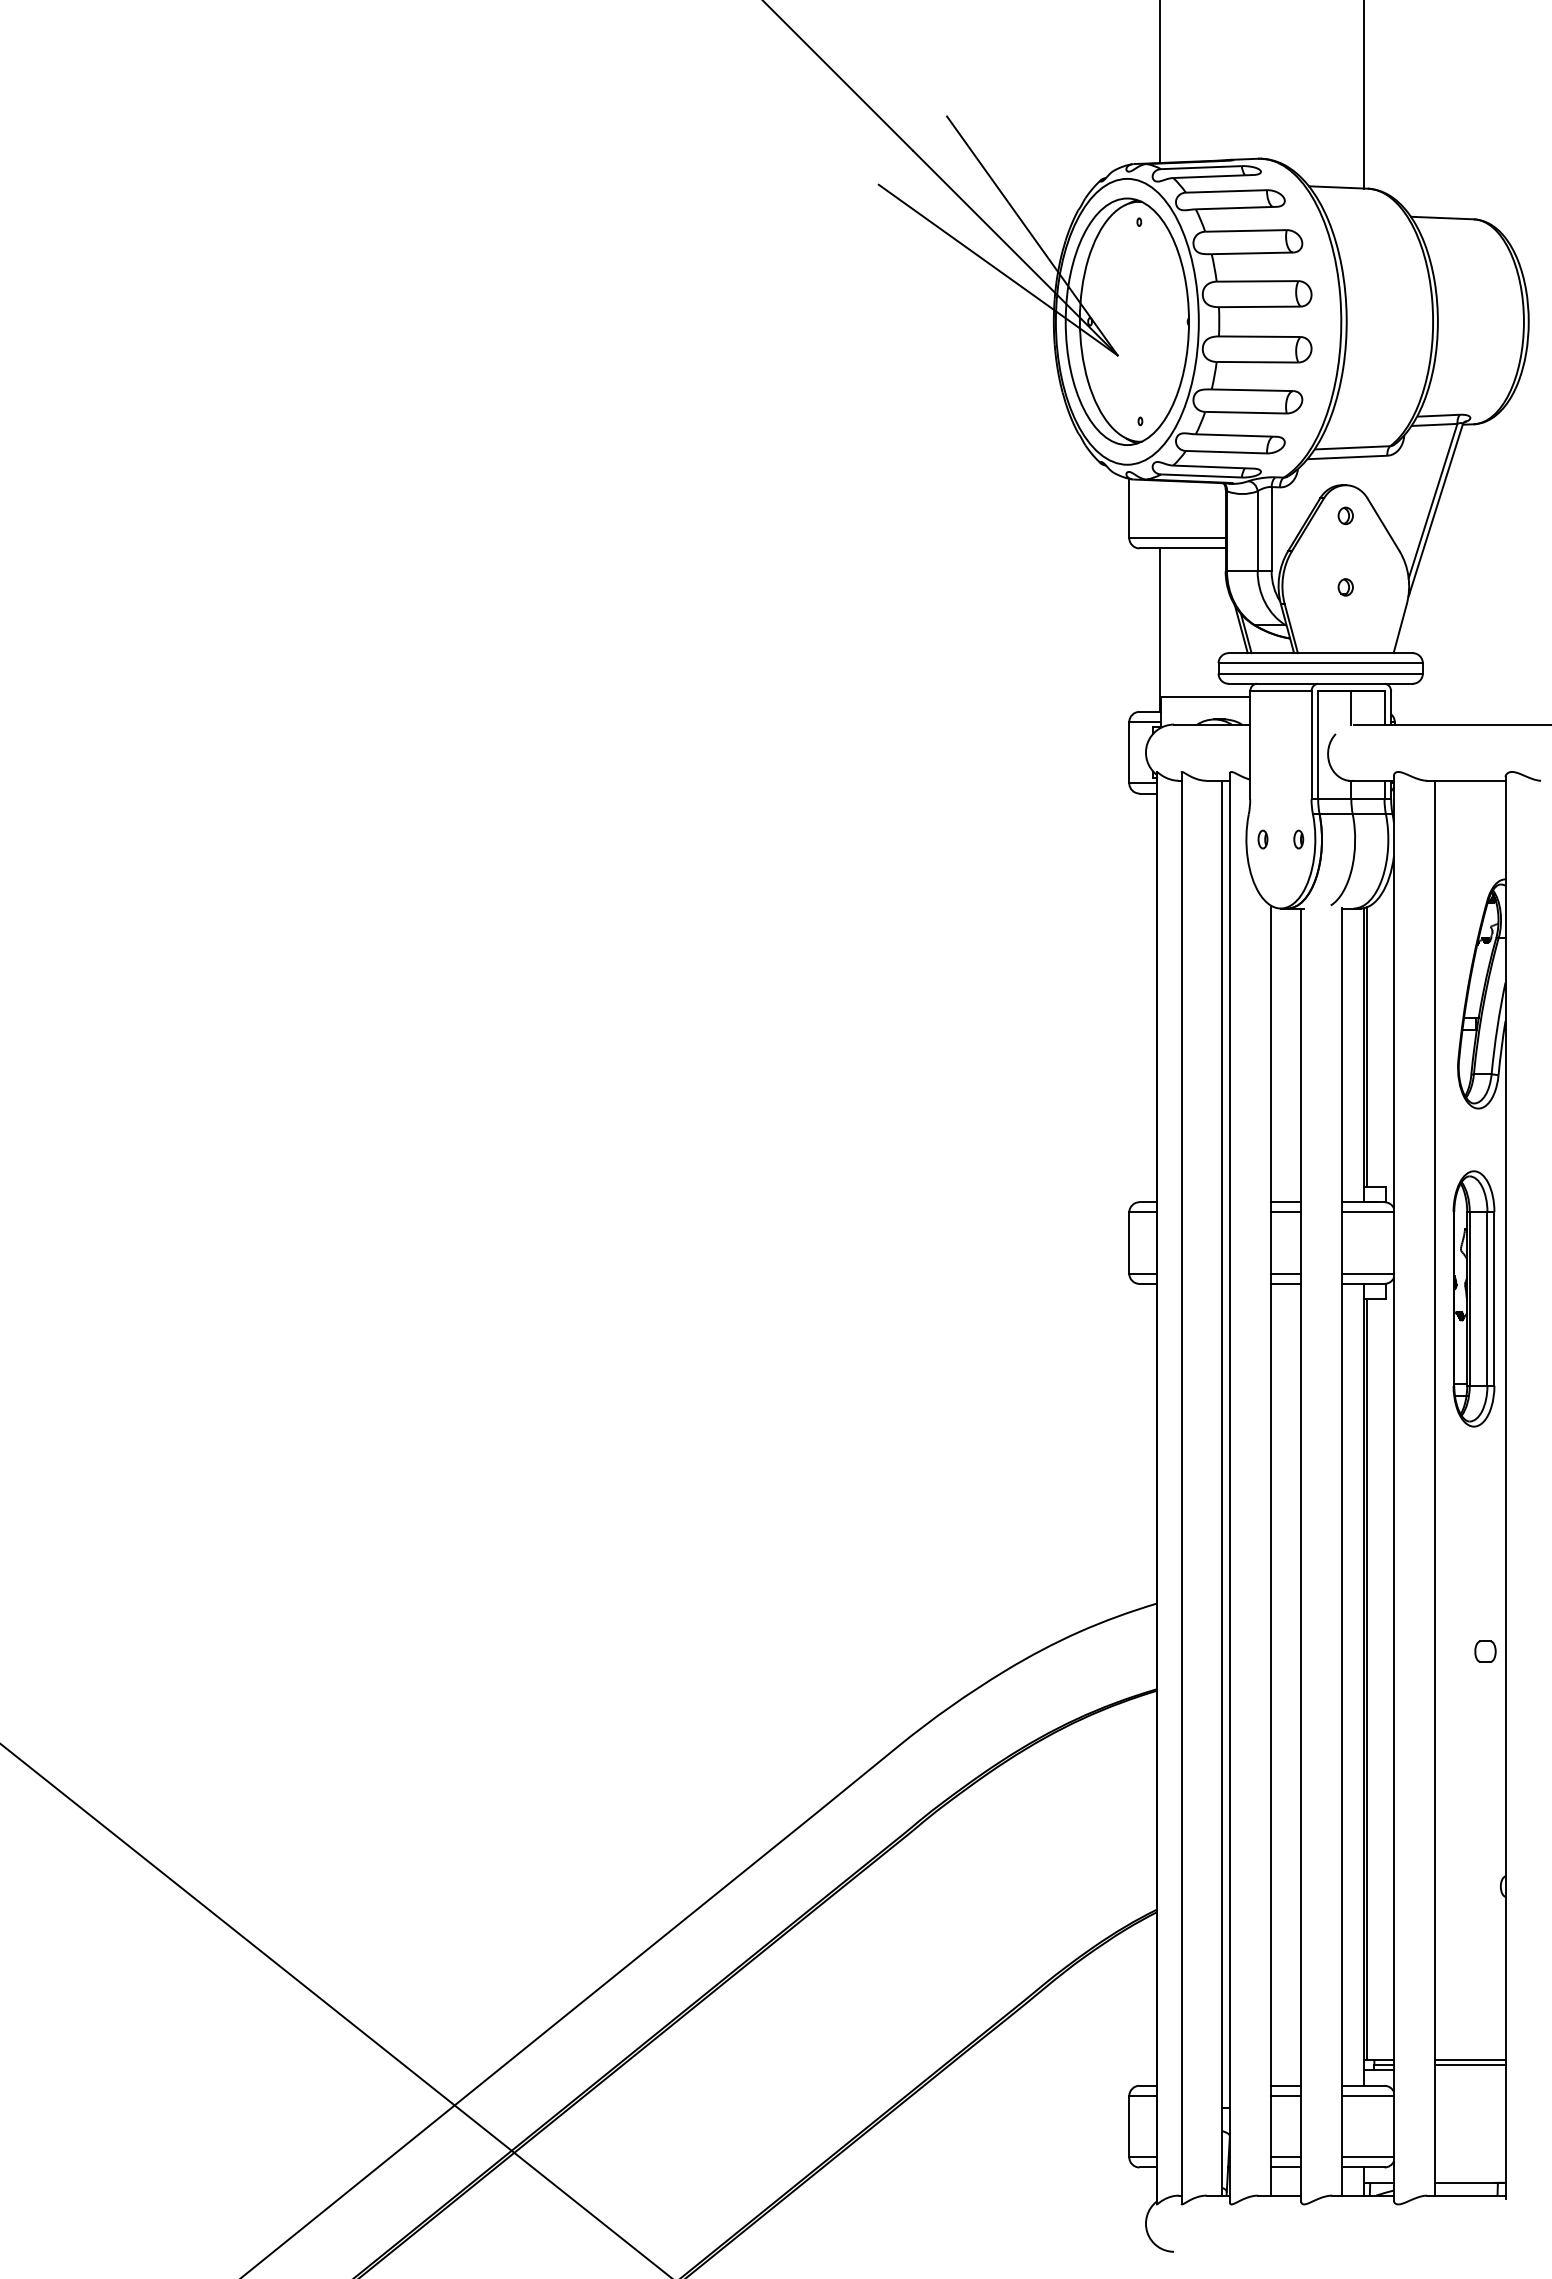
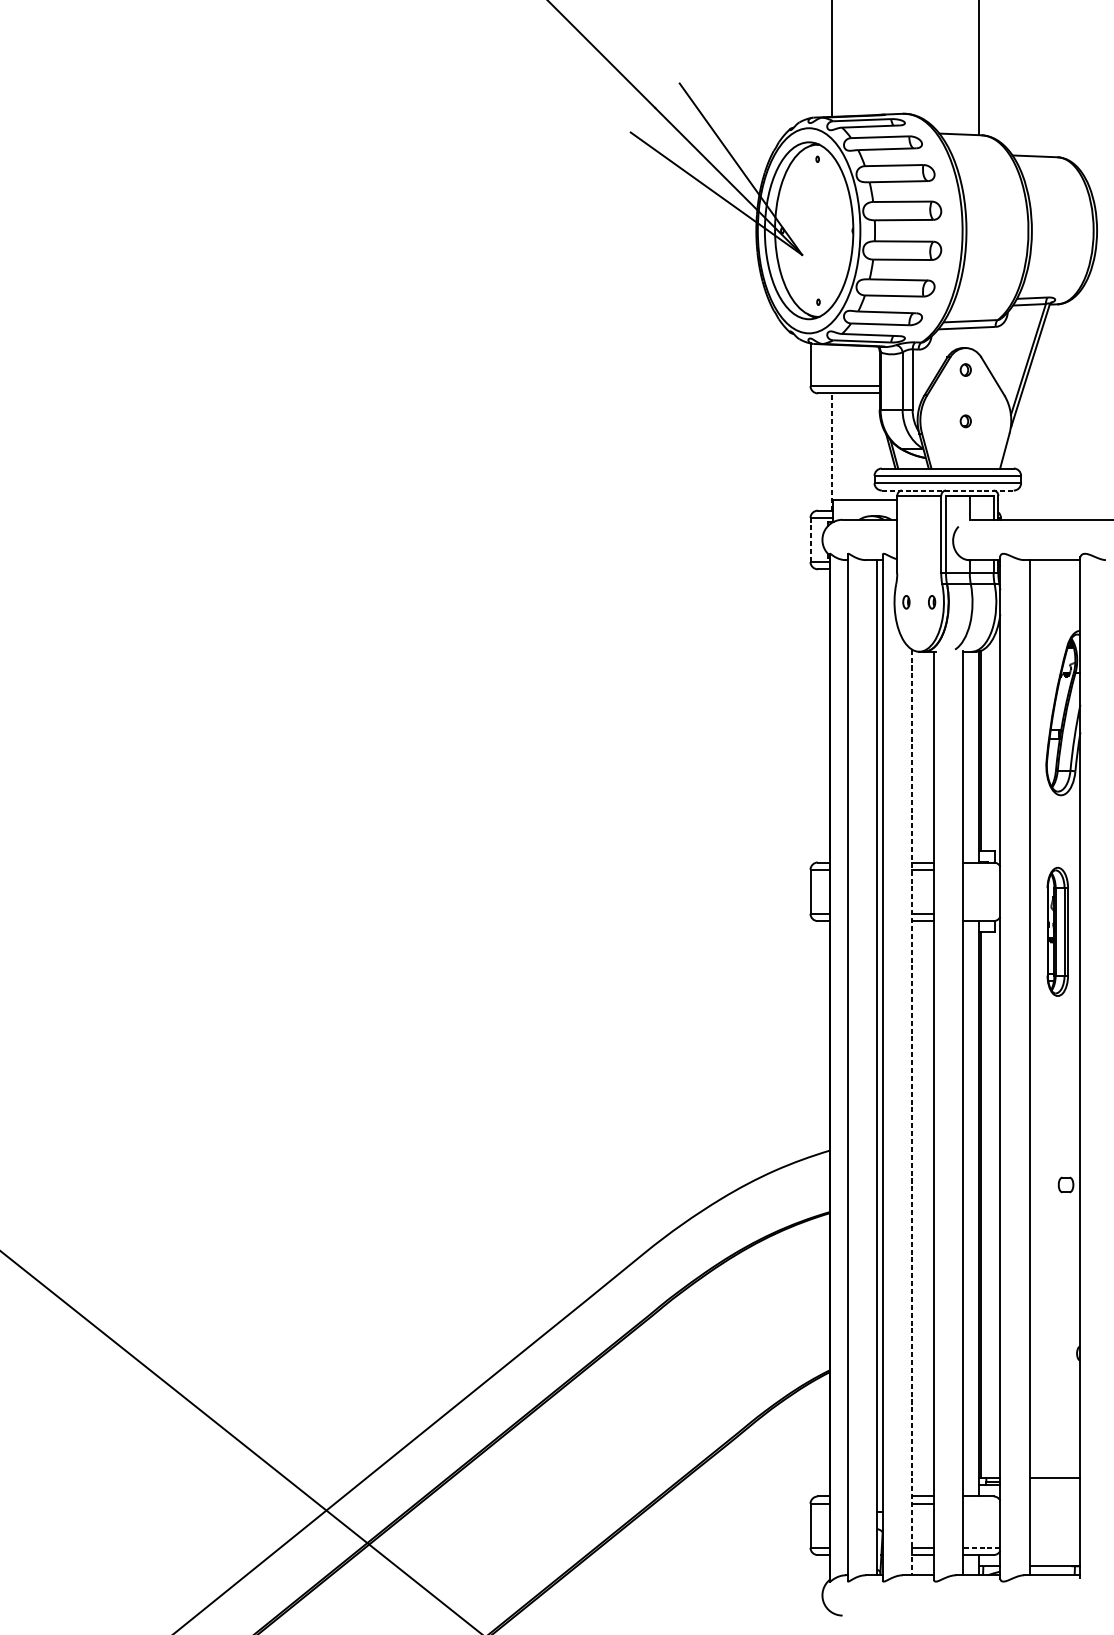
line: (1159, 630) -> (832, 452), solid -> dashed
line: (1320, 683) -> (947, 490), solid -> dashed
line: (1129, 752) -> (810, 539), solid -> dashed
line: (1367, 1212) -> (981, 869), removed
line: (1367, 1273) -> (981, 913), removed
part: (1473, 1298) -> (1057, 931), size x0.7
line: (1270, 1550) -> (911, 1112), solid -> dashed
line: (1469, 2065) -> (1054, 1481), removed
line: (1367, 2095) -> (981, 1503), removed
line: (1368, 2157) -> (982, 1547), solid -> dashed

